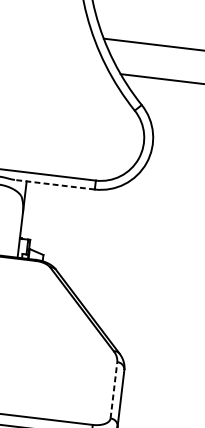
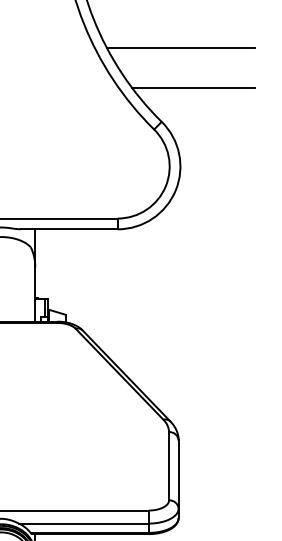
line: (54, 184) -> (68, 229), dashed -> solid
line: (114, 389) -> (169, 465), dashed -> solid

